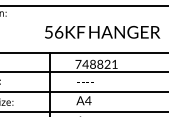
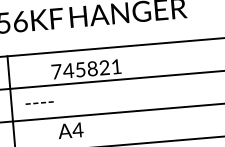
text: (92, 64) -> (79, 69), 748821 -> 745821
text: (85, 82) -> (39, 103), moved

